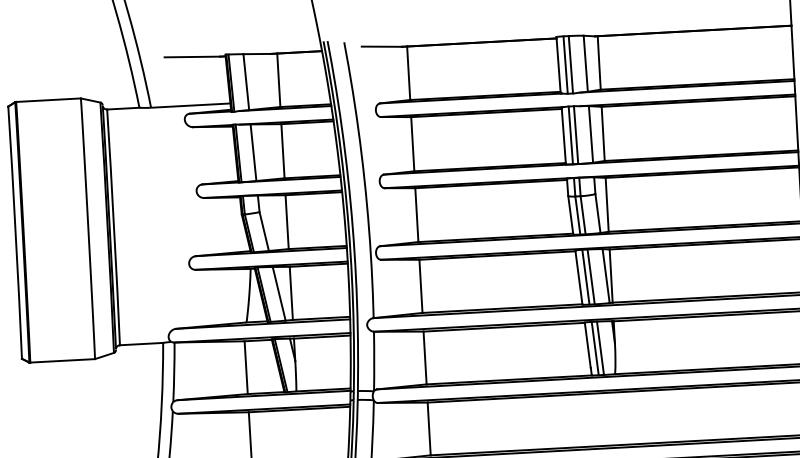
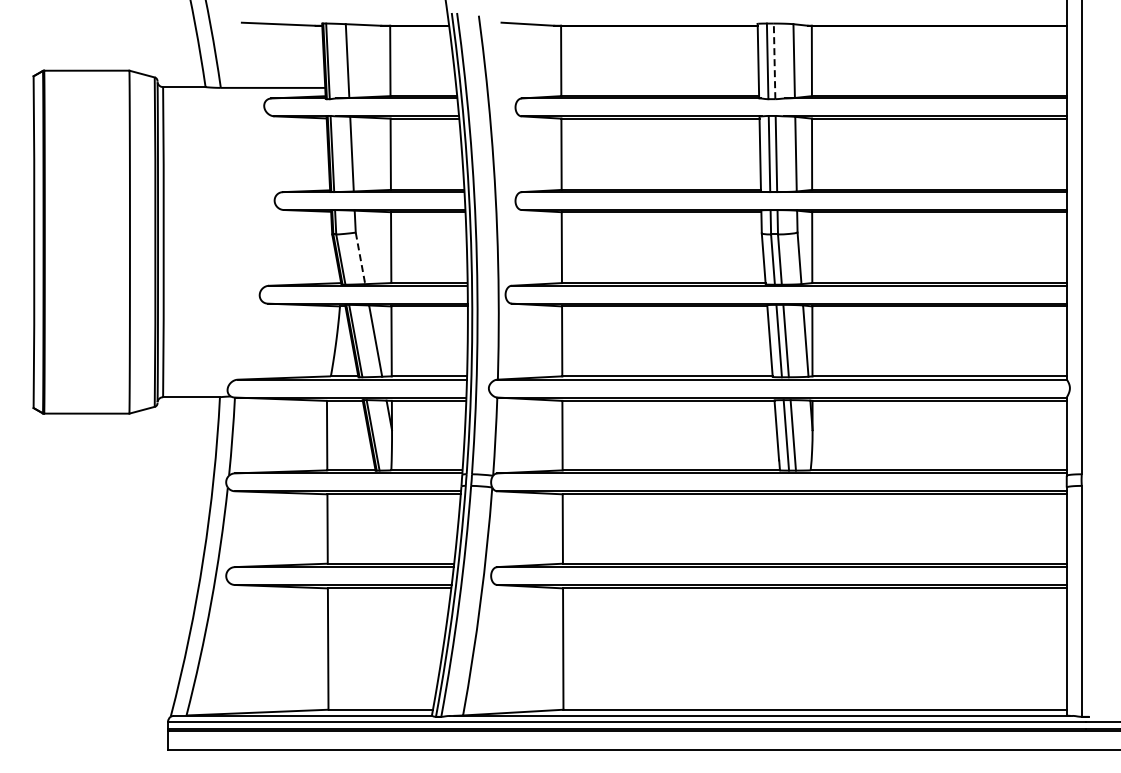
line: (570, 64) -> (774, 61), solid -> dashed
line: (264, 231) -> (360, 258), solid -> dashed

